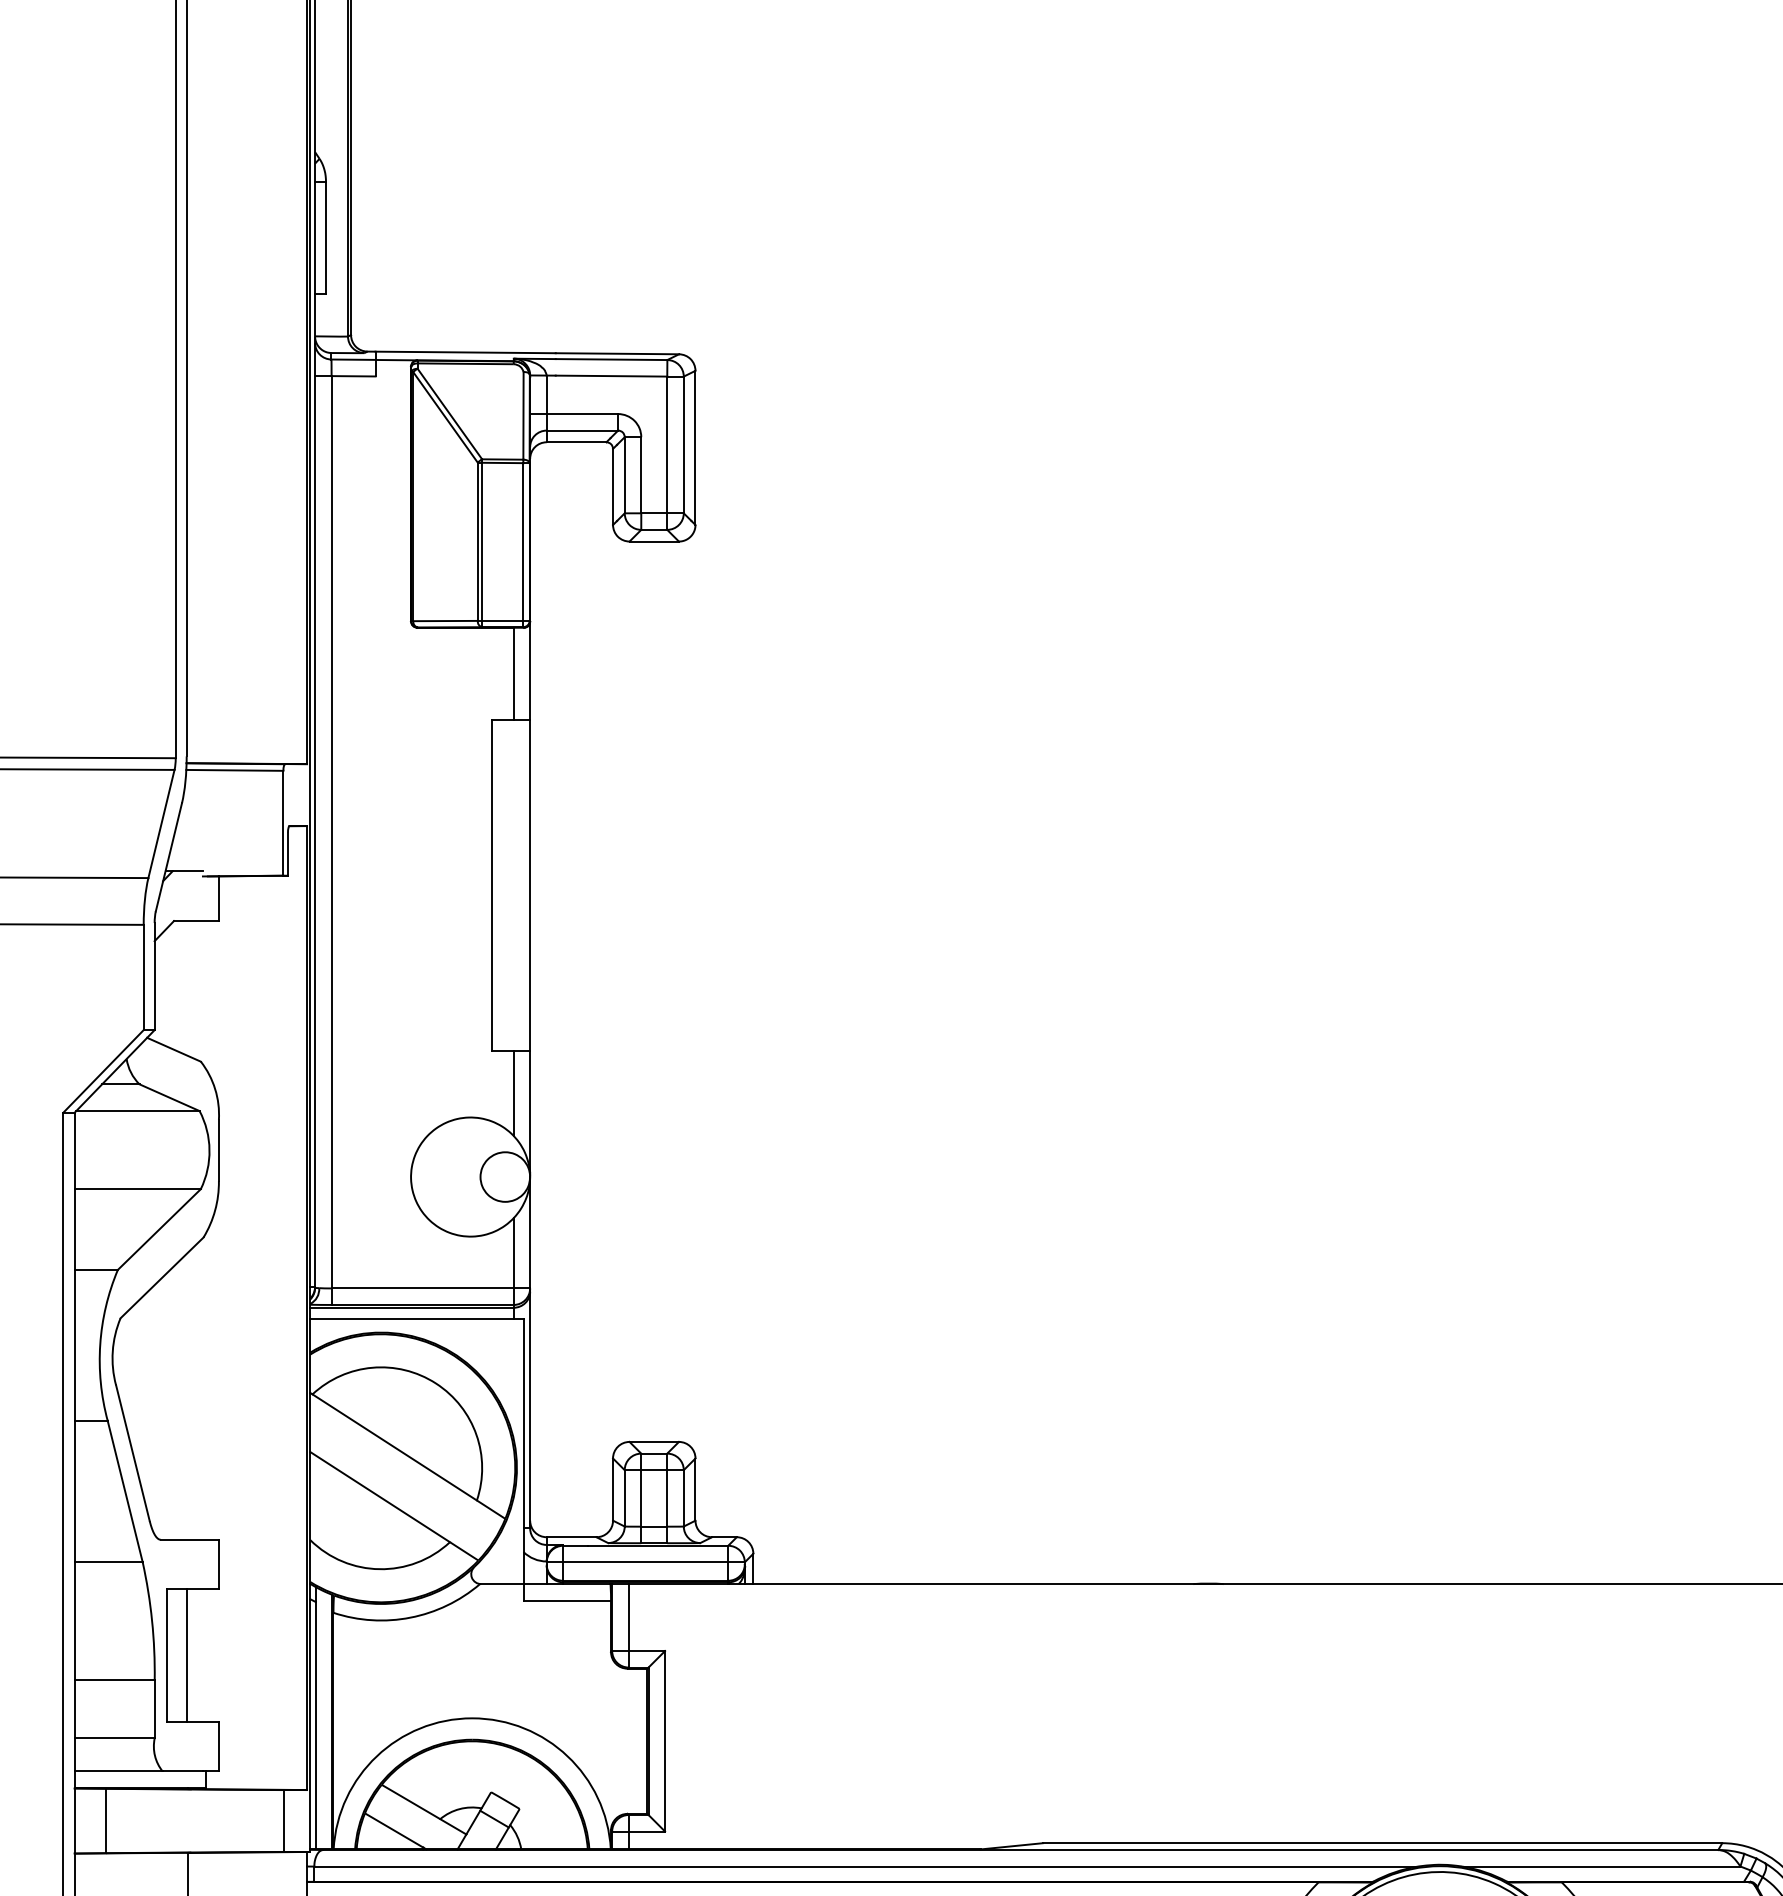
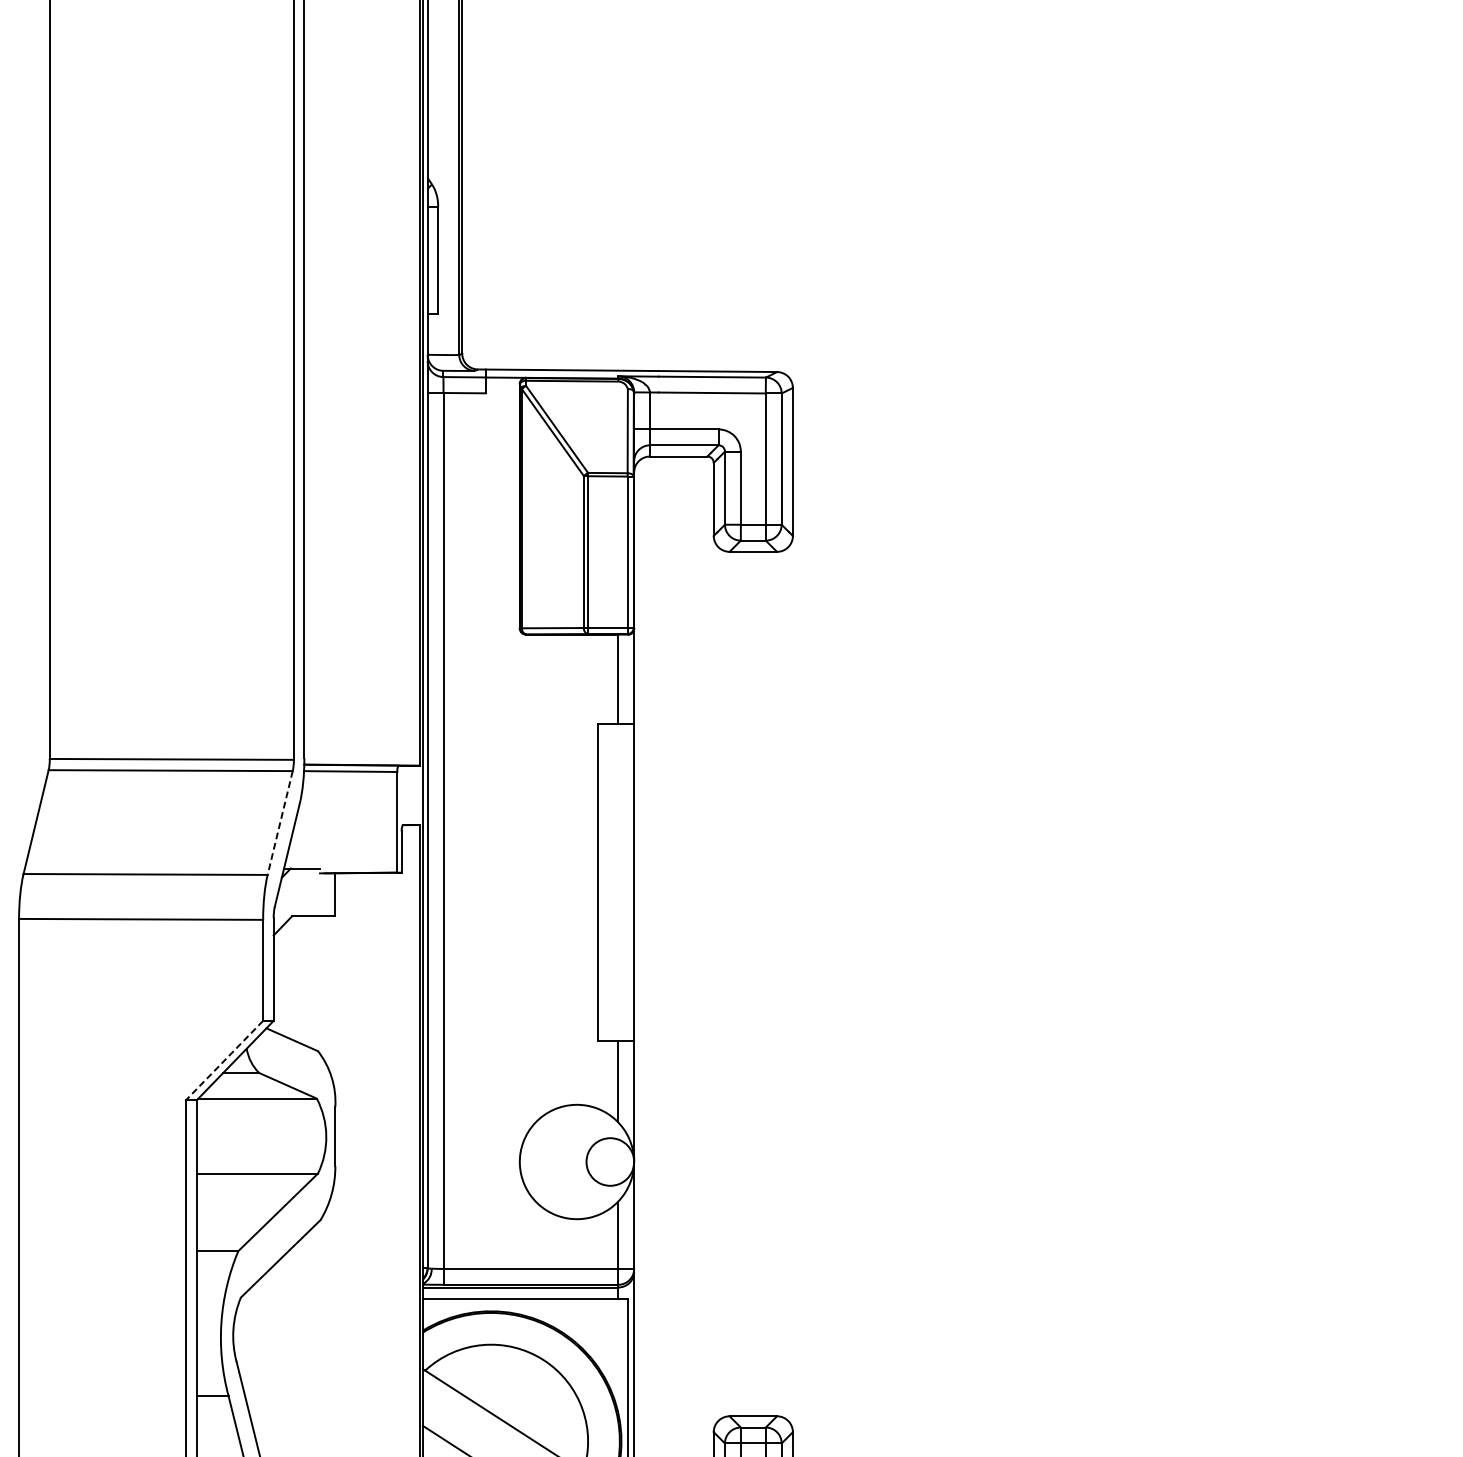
line: (161, 824) -> (280, 823), solid -> dashed
line: (103, 1071) -> (224, 1060), solid -> dashed

